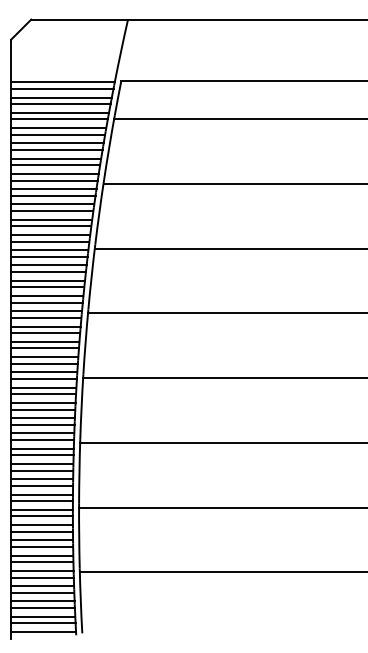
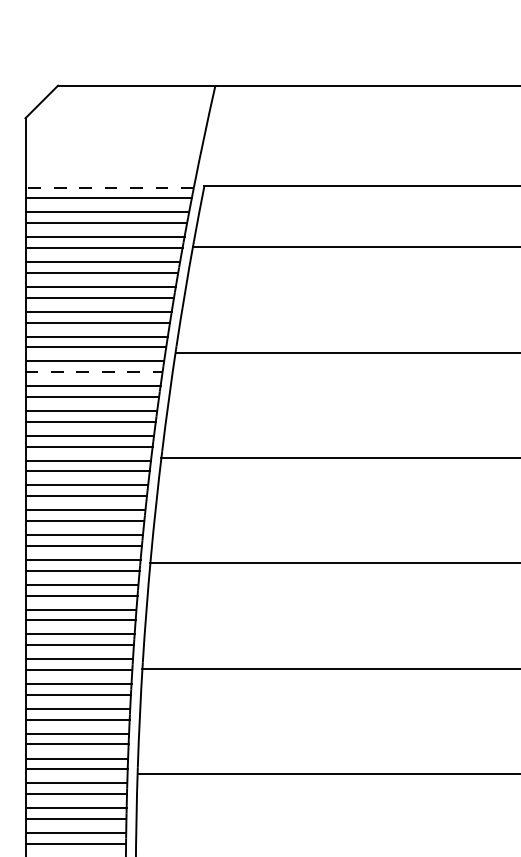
line: (63, 82) -> (110, 187), solid -> dashed
line: (53, 195) -> (94, 371), solid -> dashed

